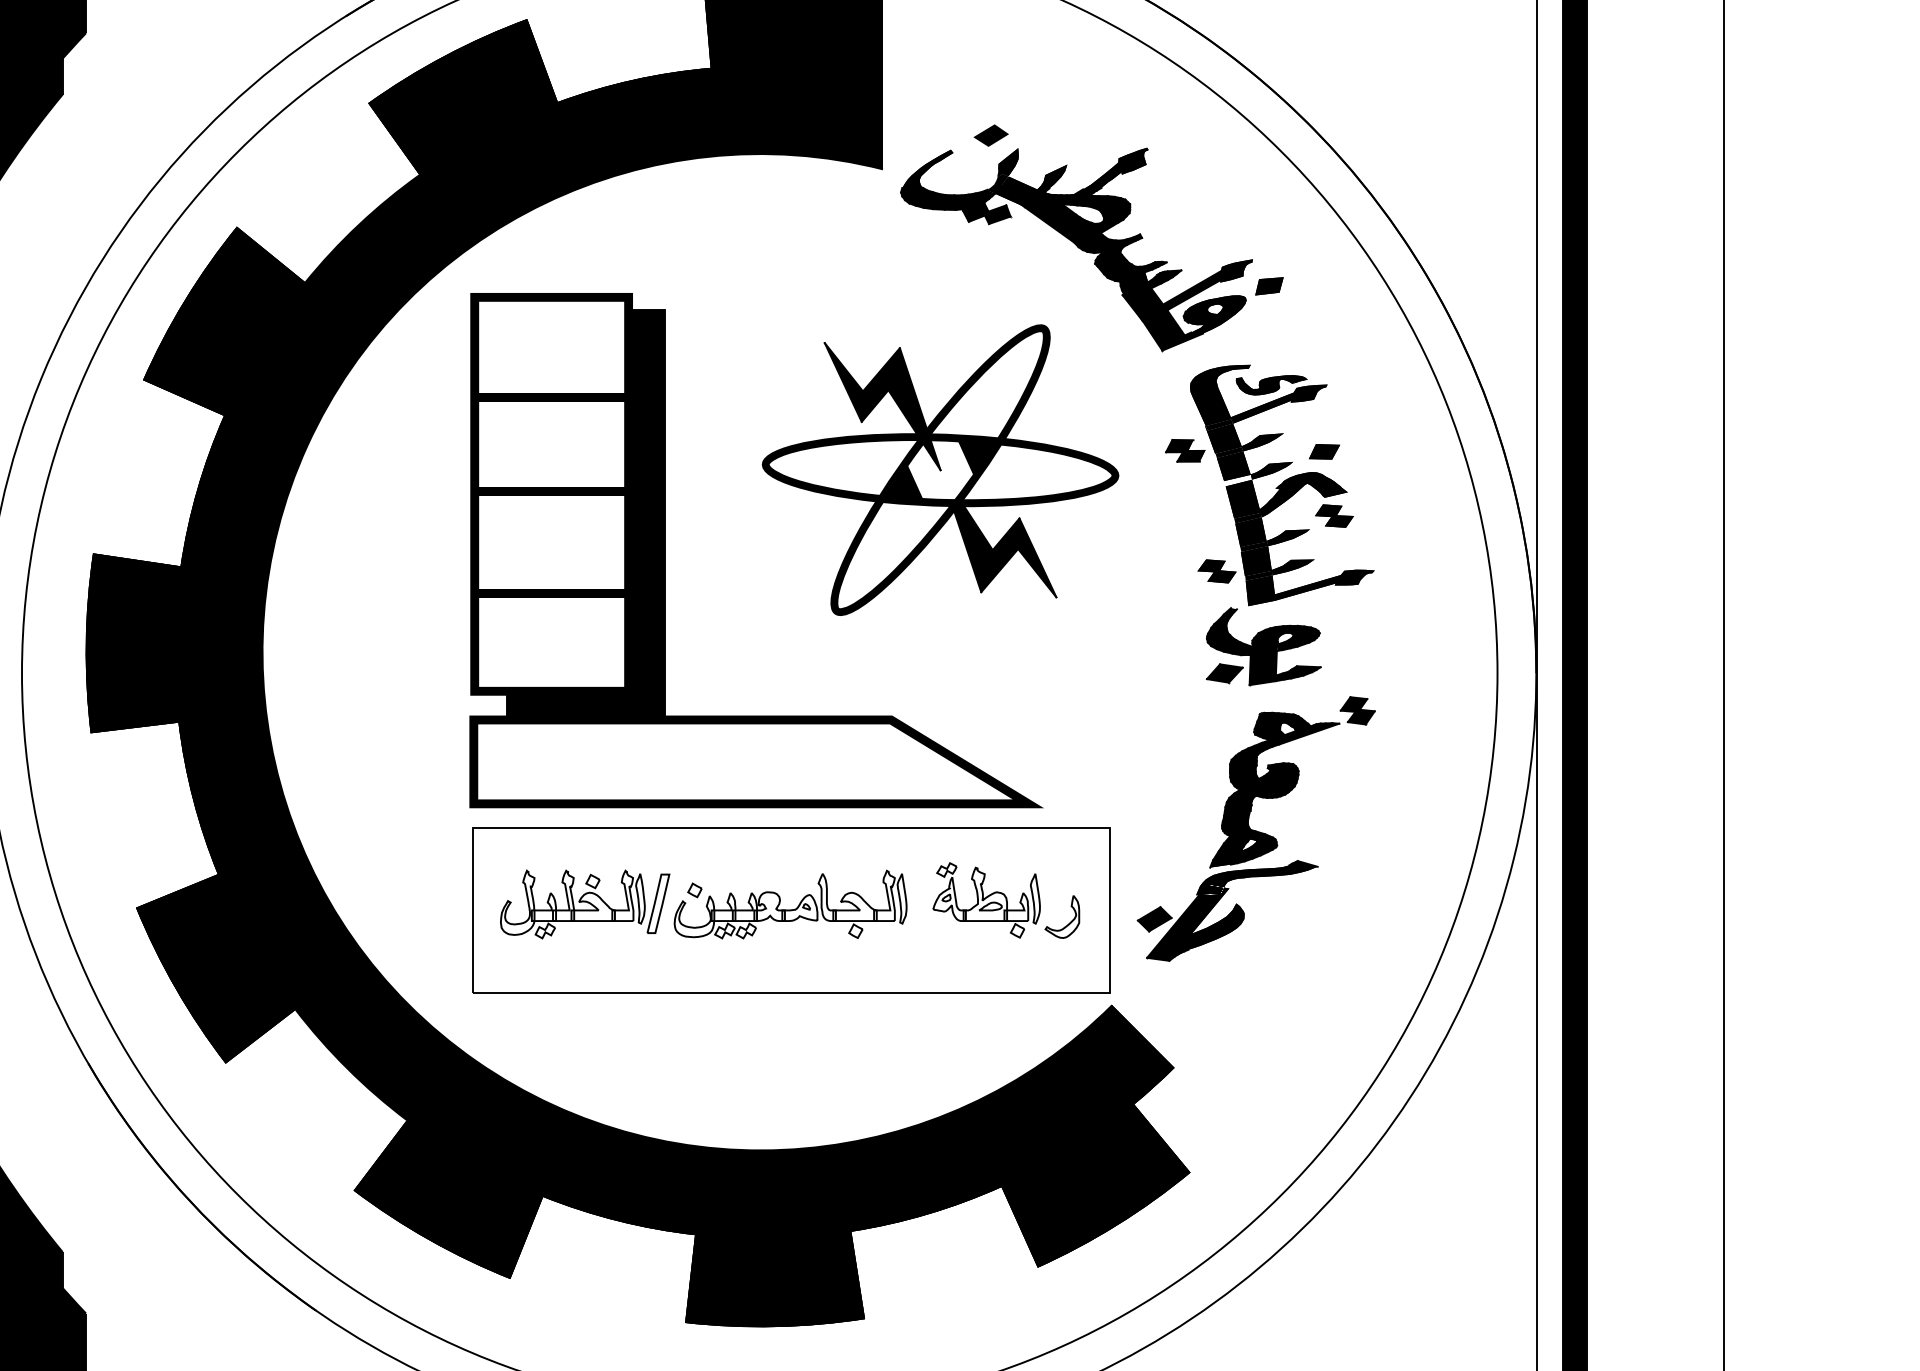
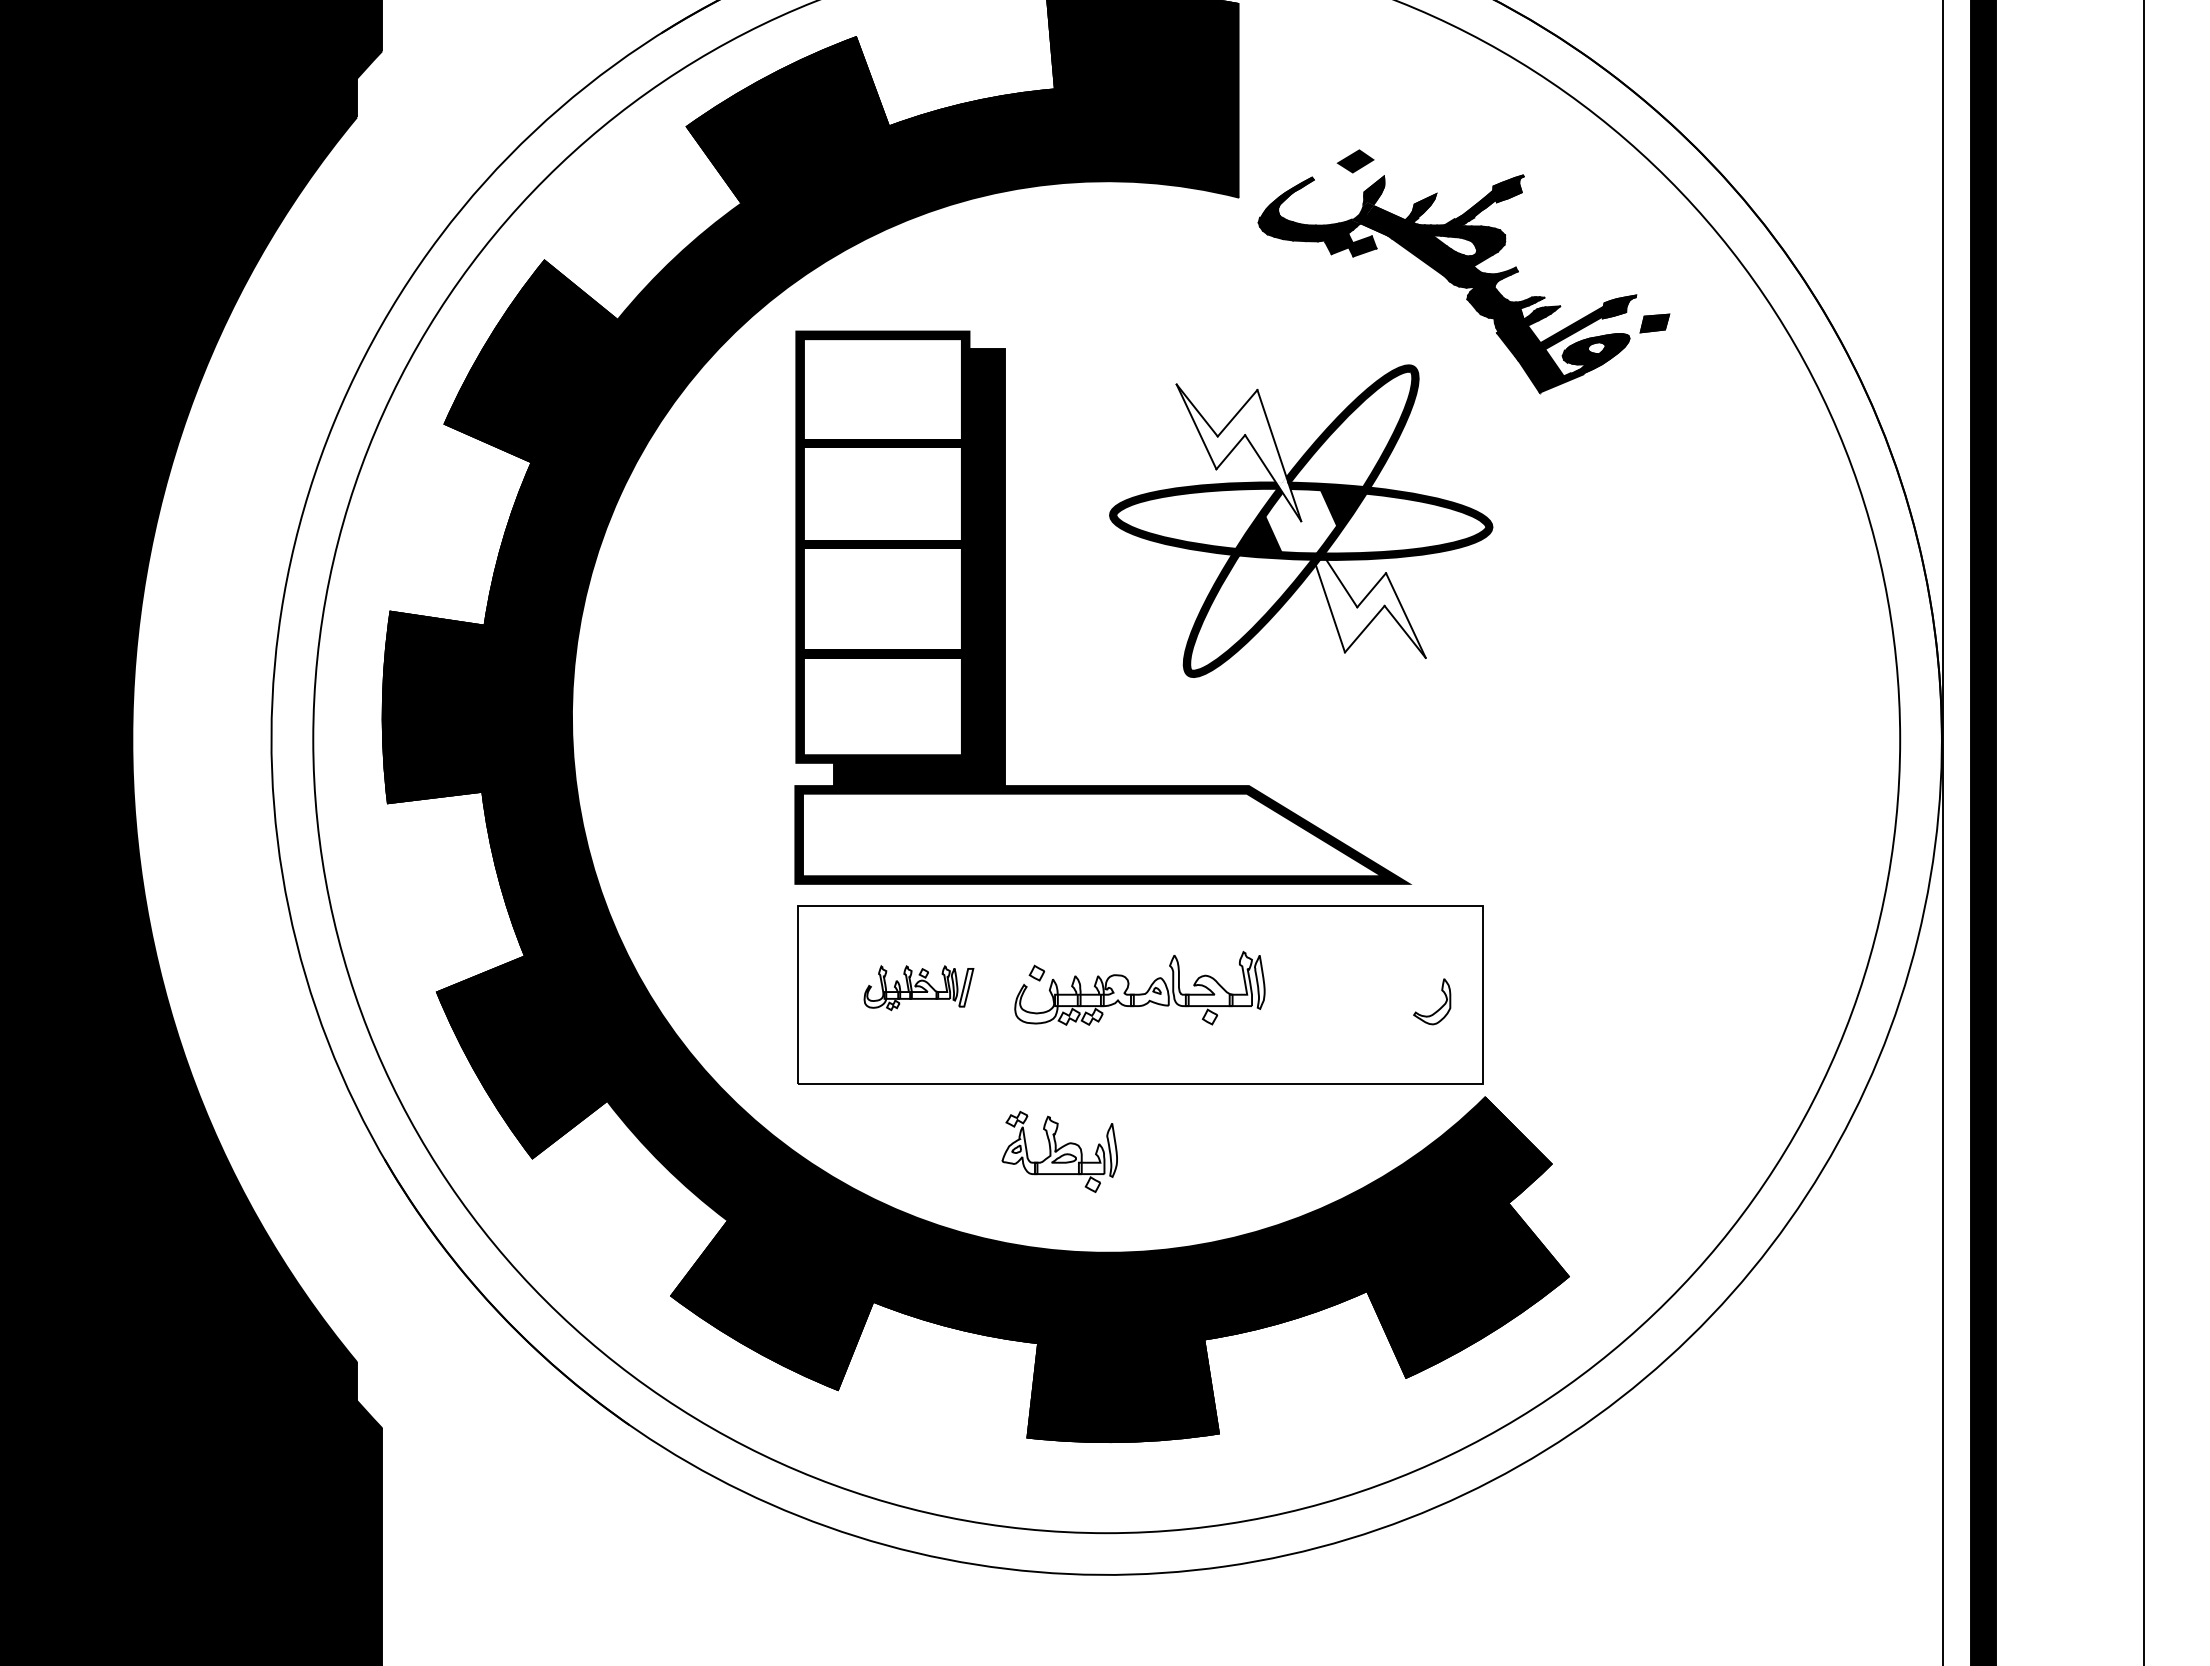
fill: (882, 406) -> (1238, 452), removed
part: (1263, 525) -> (1648, 580), removed
fill: (999, 545) -> (1364, 602), removed
part: (1256, 828) -> (1640, 906), removed
part: (986, 900) -> (1059, 1151), moved
part: (584, 903) -> (918, 987), size x0.6

